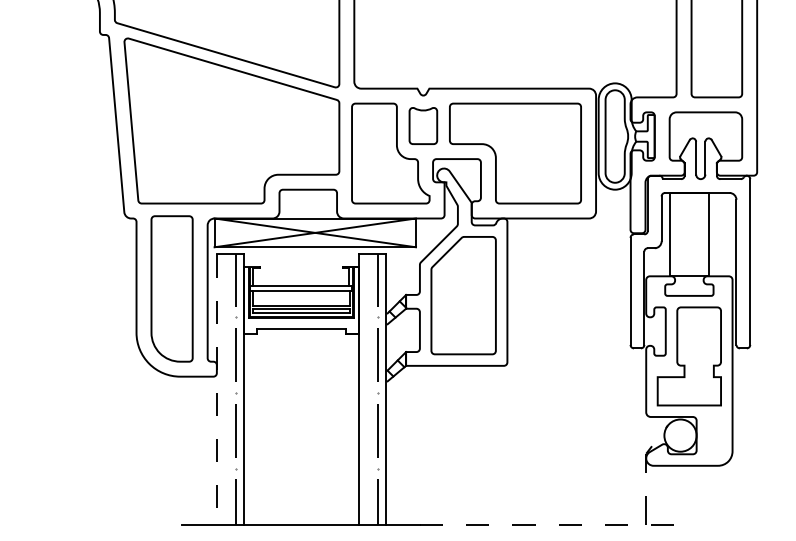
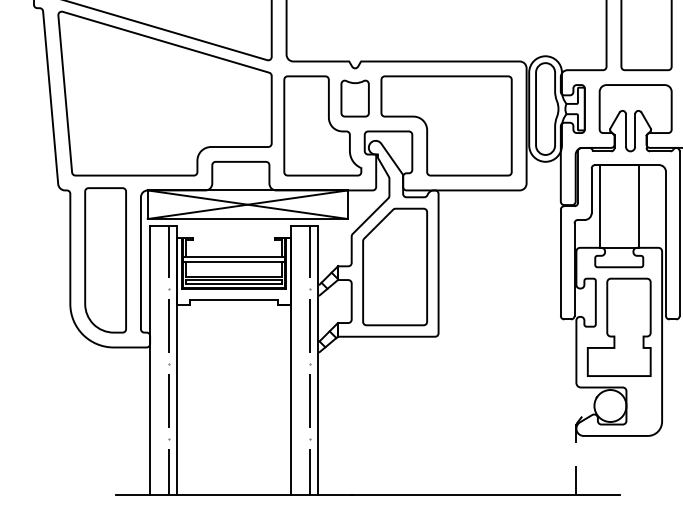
line: (216, 390) -> (149, 361), dashed -> solid
line: (555, 524) -> (486, 494), dashed -> solid

